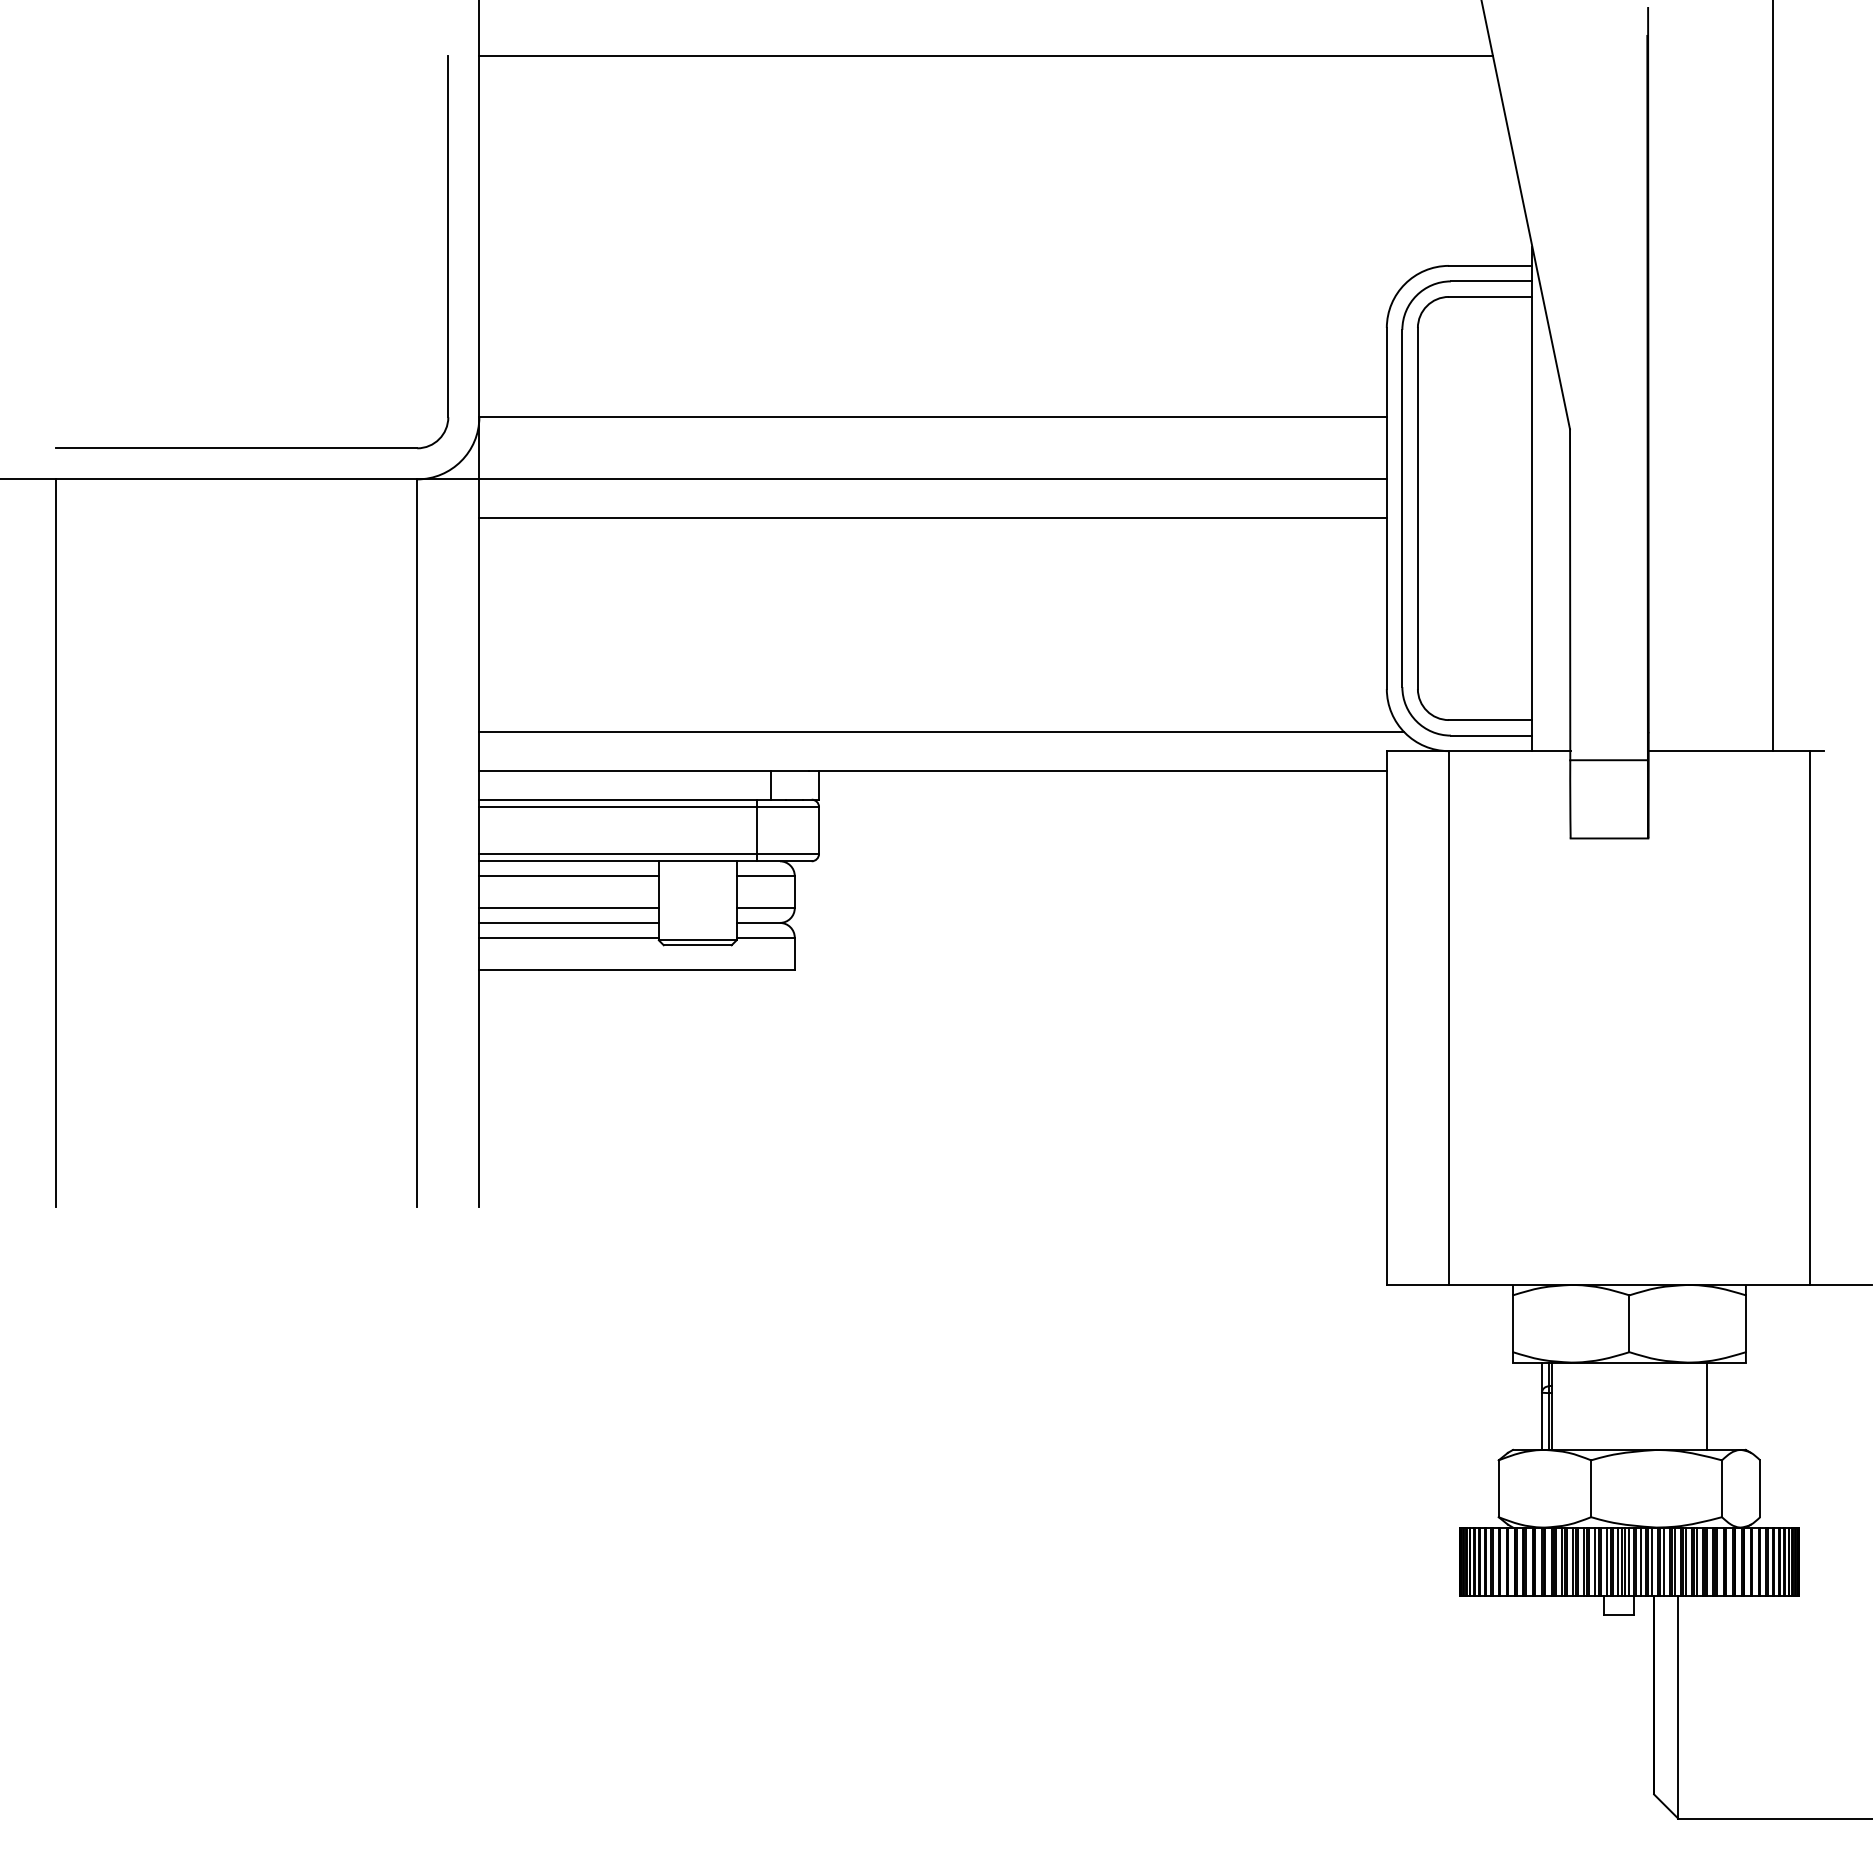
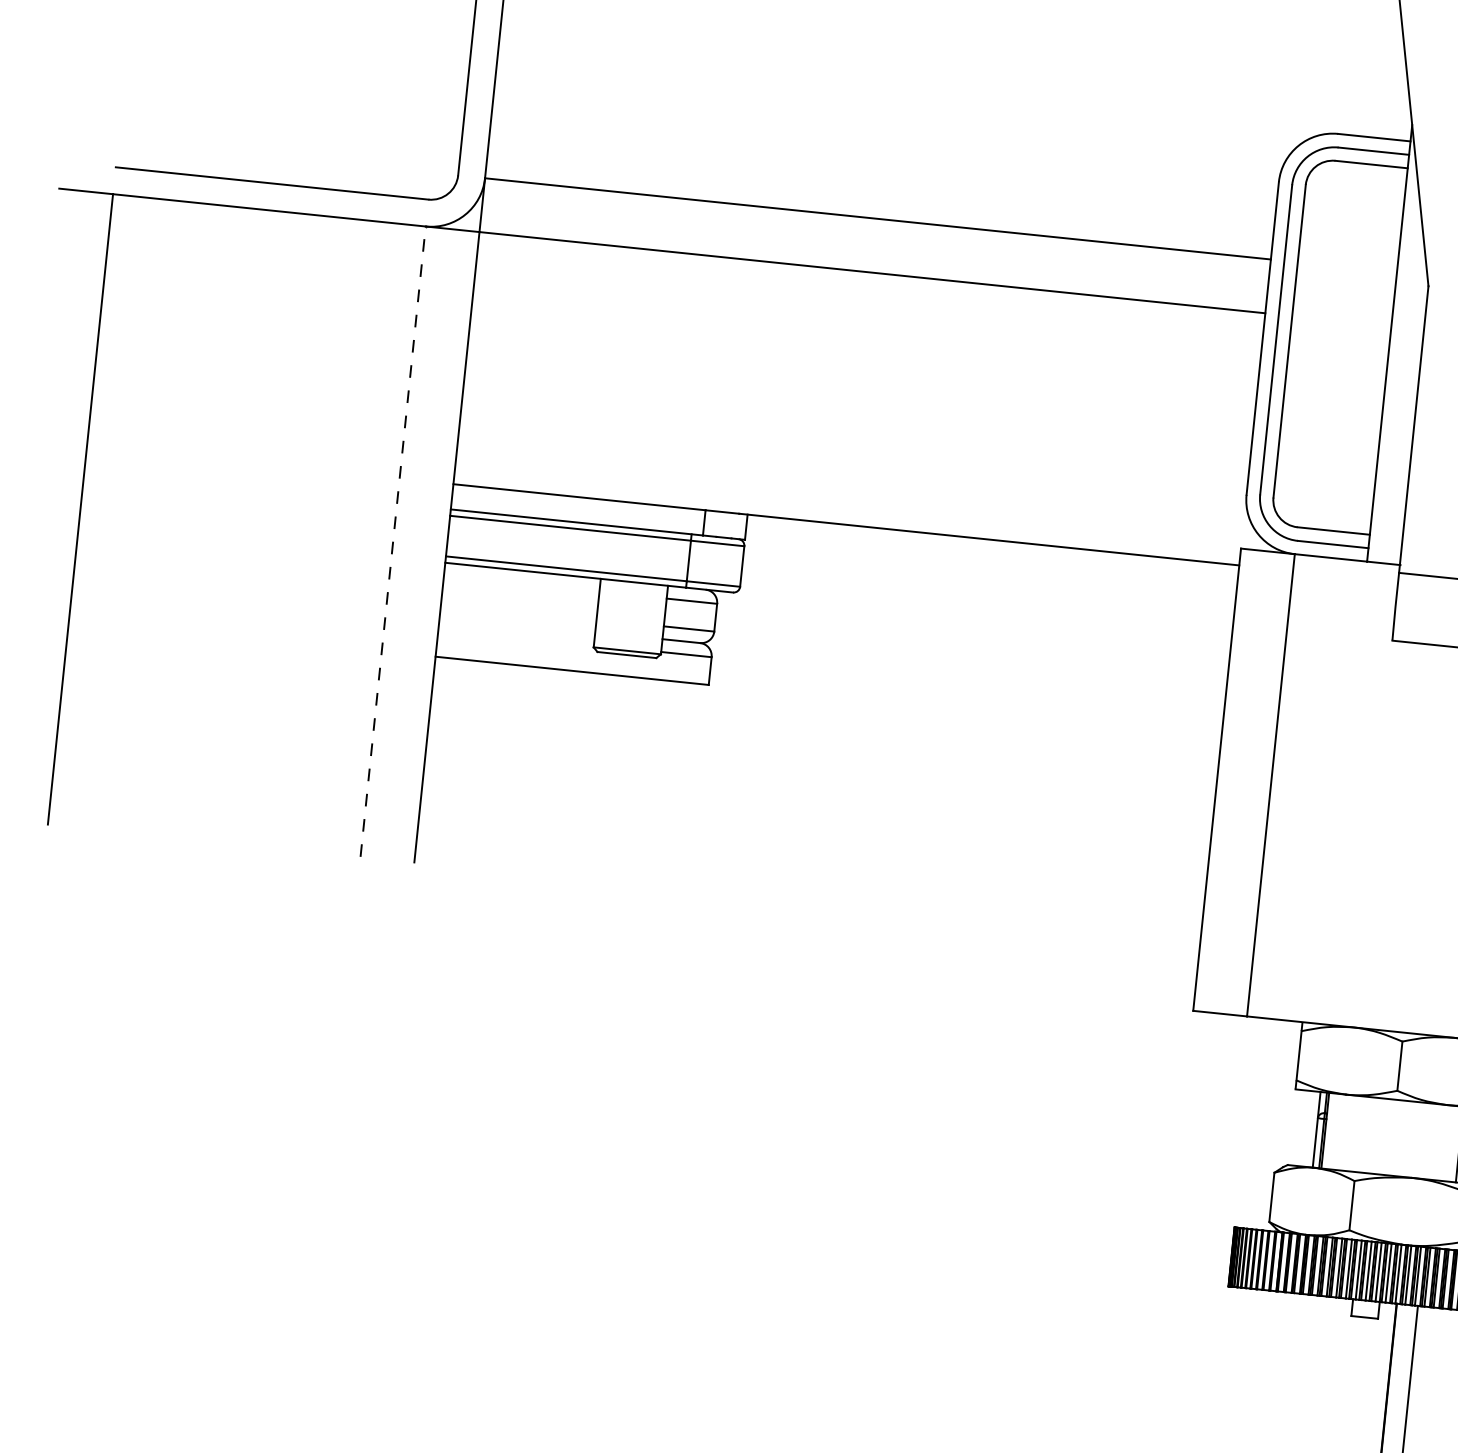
line: (932, 518) -> (868, 306), removed
line: (941, 731) -> (857, 491), removed
line: (417, 843) -> (393, 541), solid -> dashed
line: (568, 876) -> (521, 583), removed
line: (568, 908) -> (518, 611), removed
line: (568, 922) -> (517, 623), removed
line: (568, 937) -> (515, 636), removed

